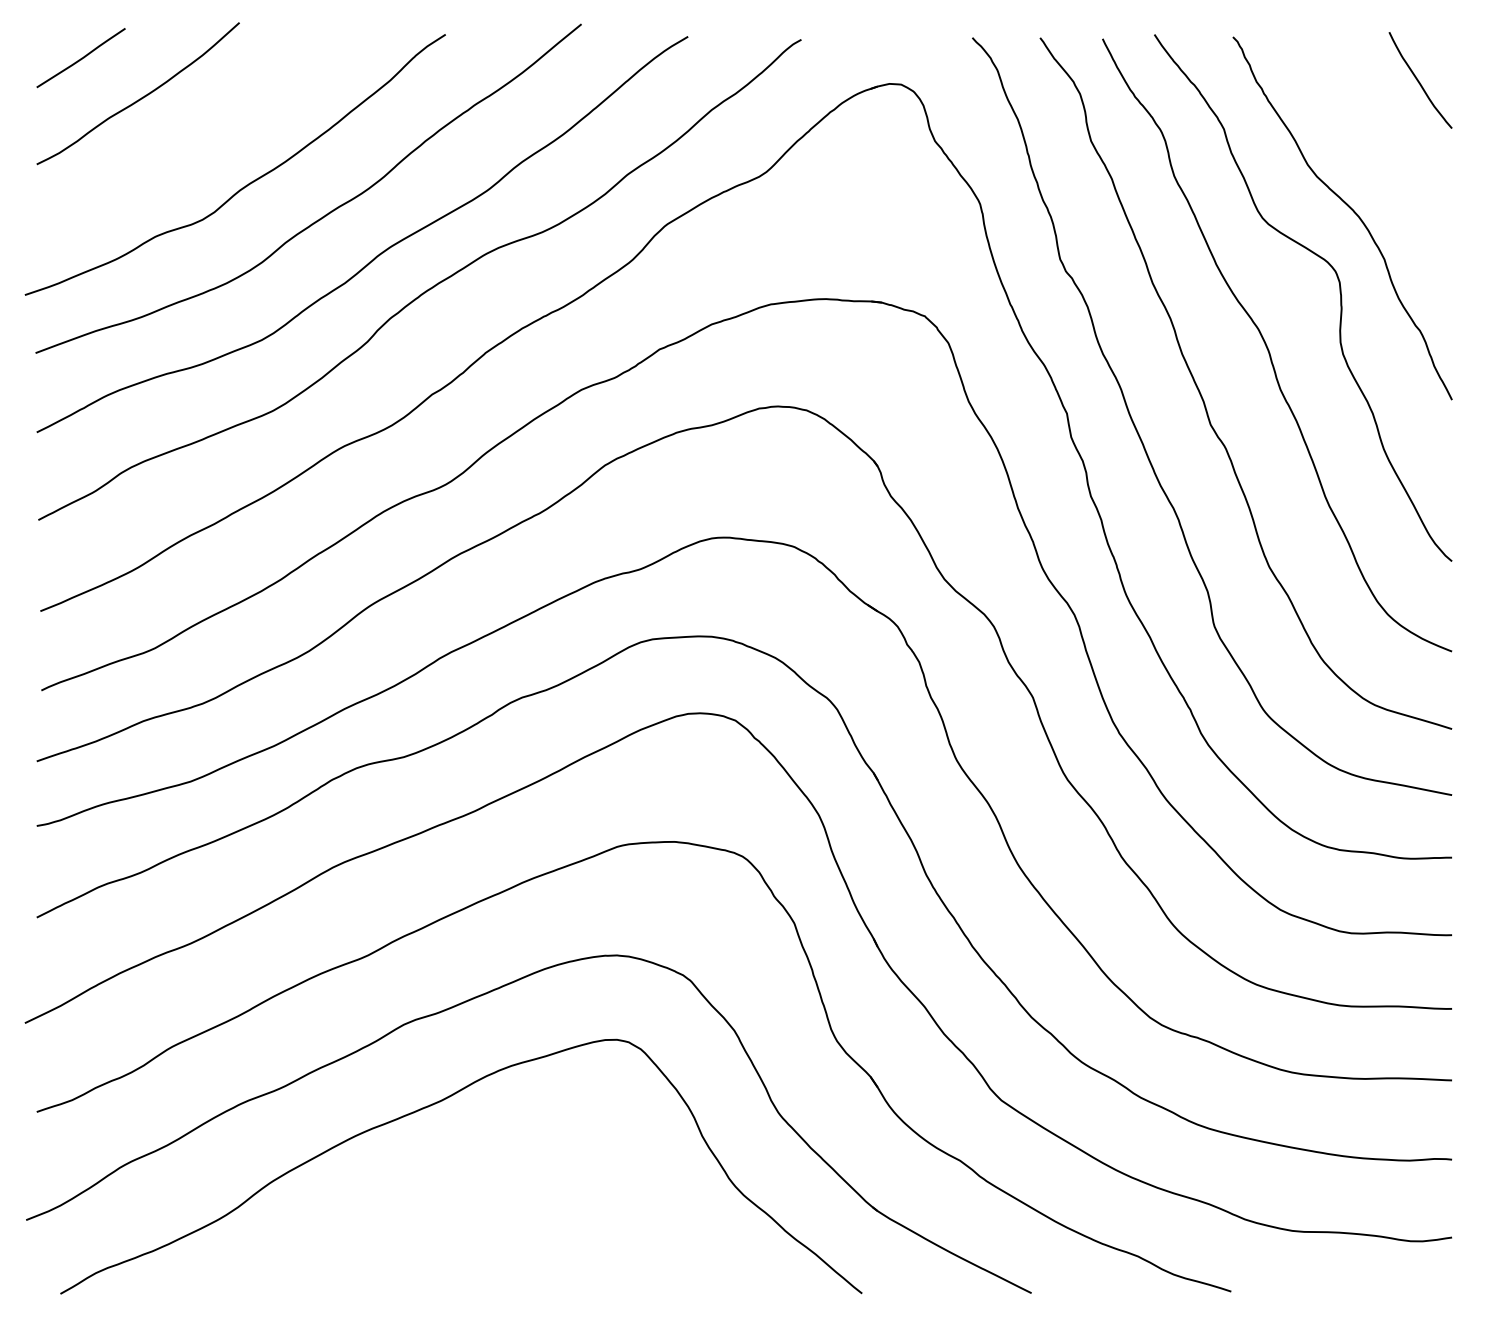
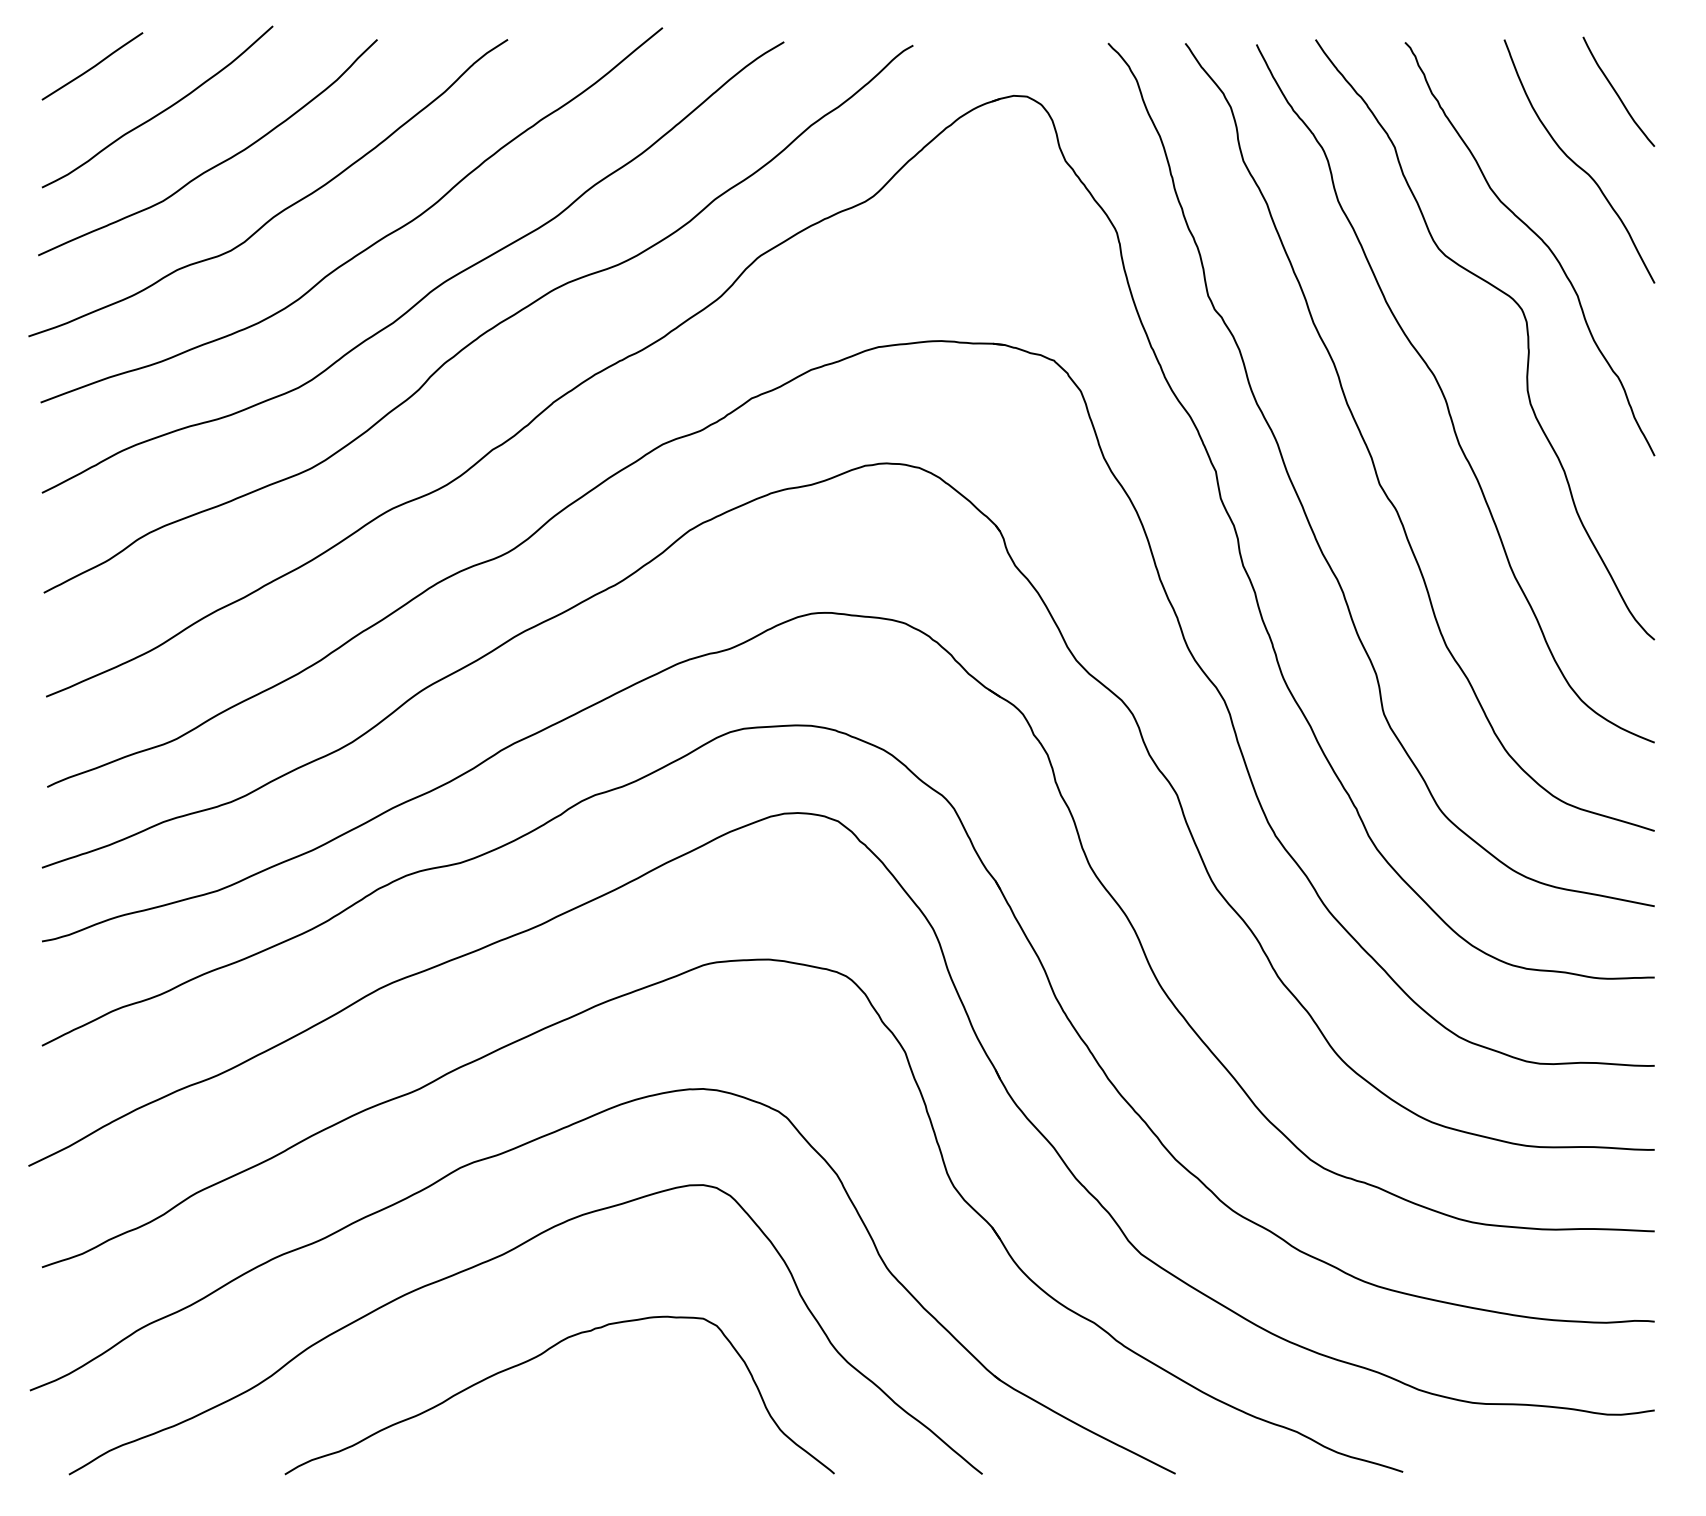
curve: (192, 142) -> (219, 162), added
curve: (1383, 143) -> (1576, 163), added
curve: (473, 1190) -> (539, 1356), added

